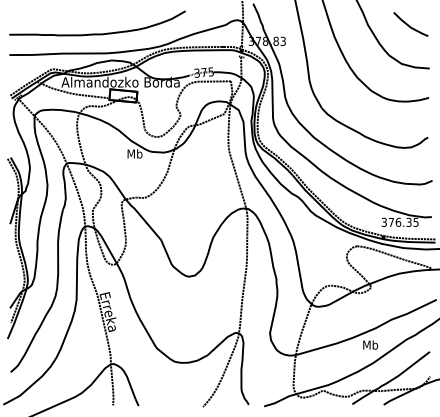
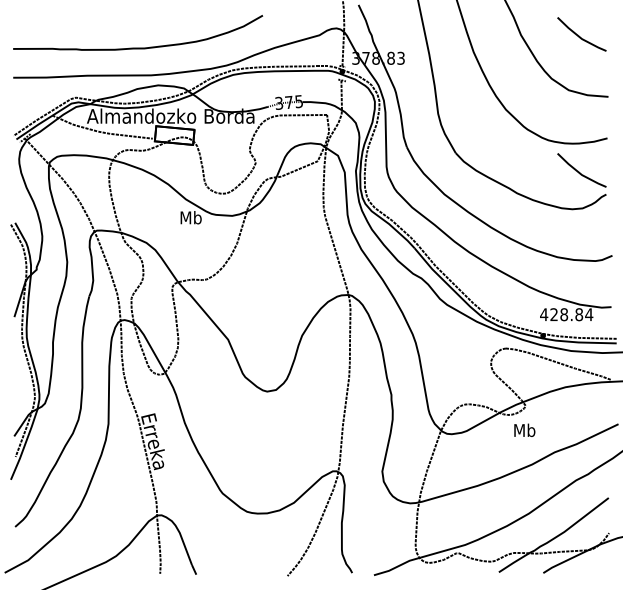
line: (409, 121) -> (579, 171), added
text: (400, 222) -> (566, 314), 376.35 -> 428.84
text: (370, 344) -> (524, 429), moved

